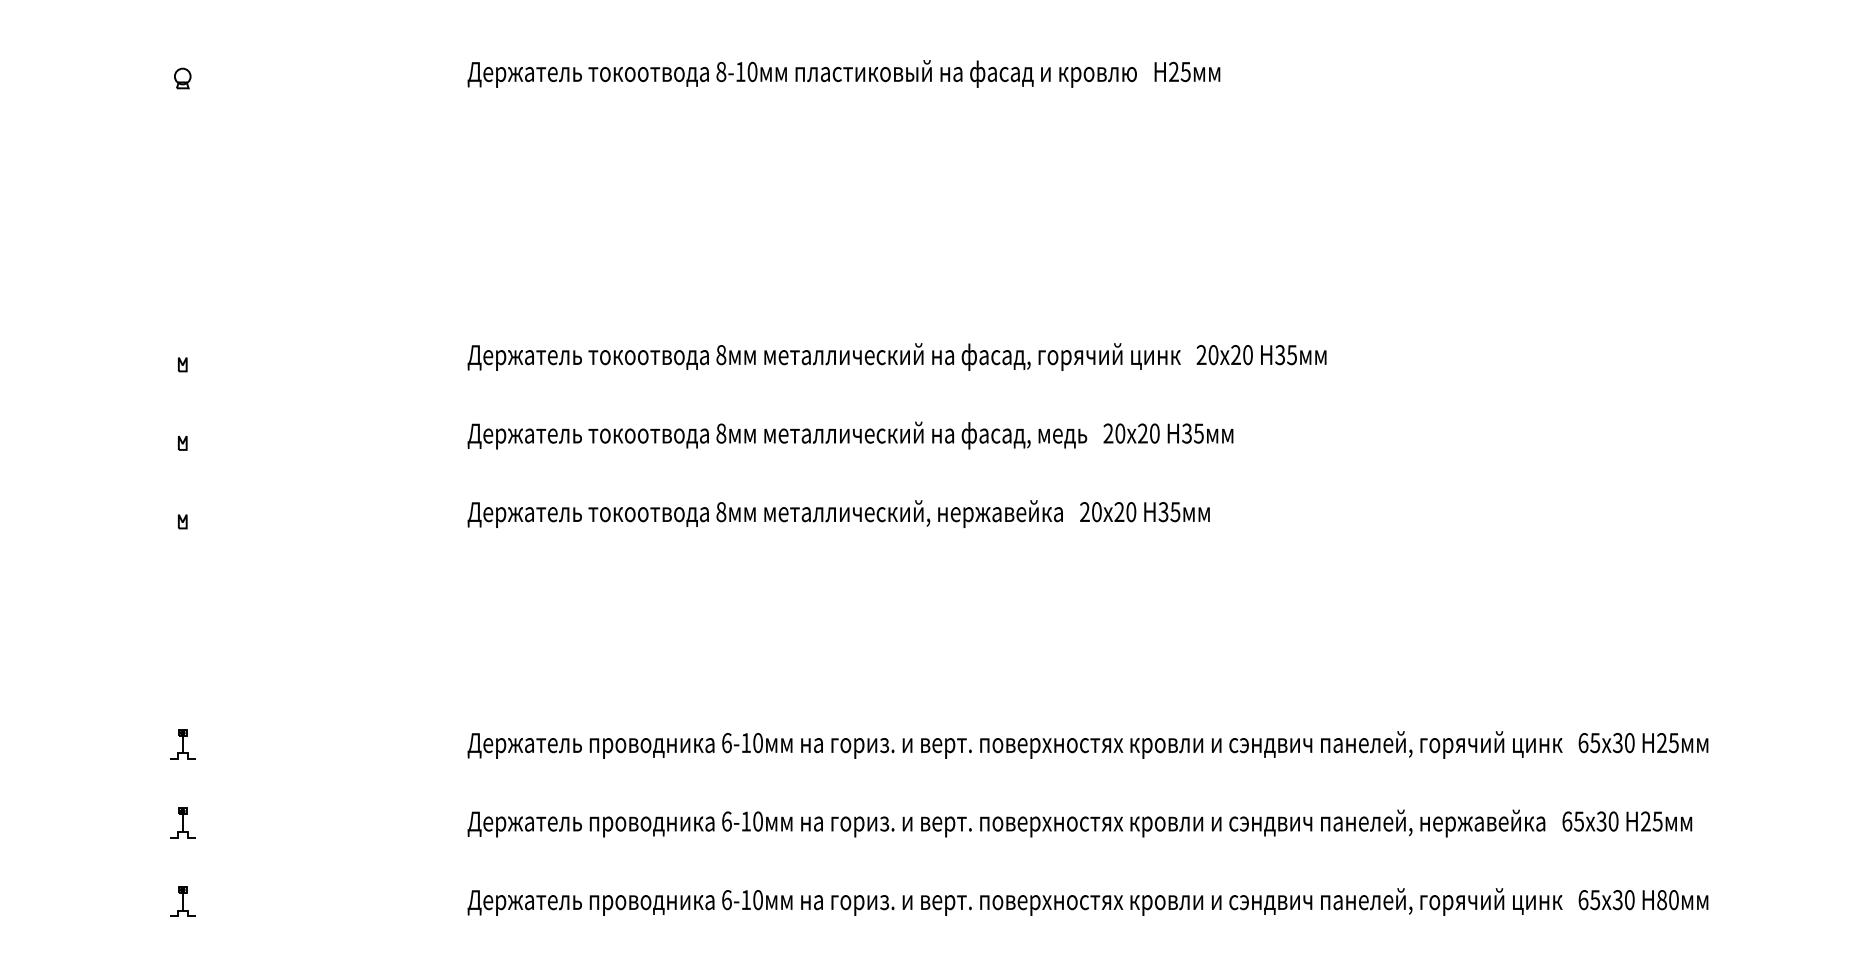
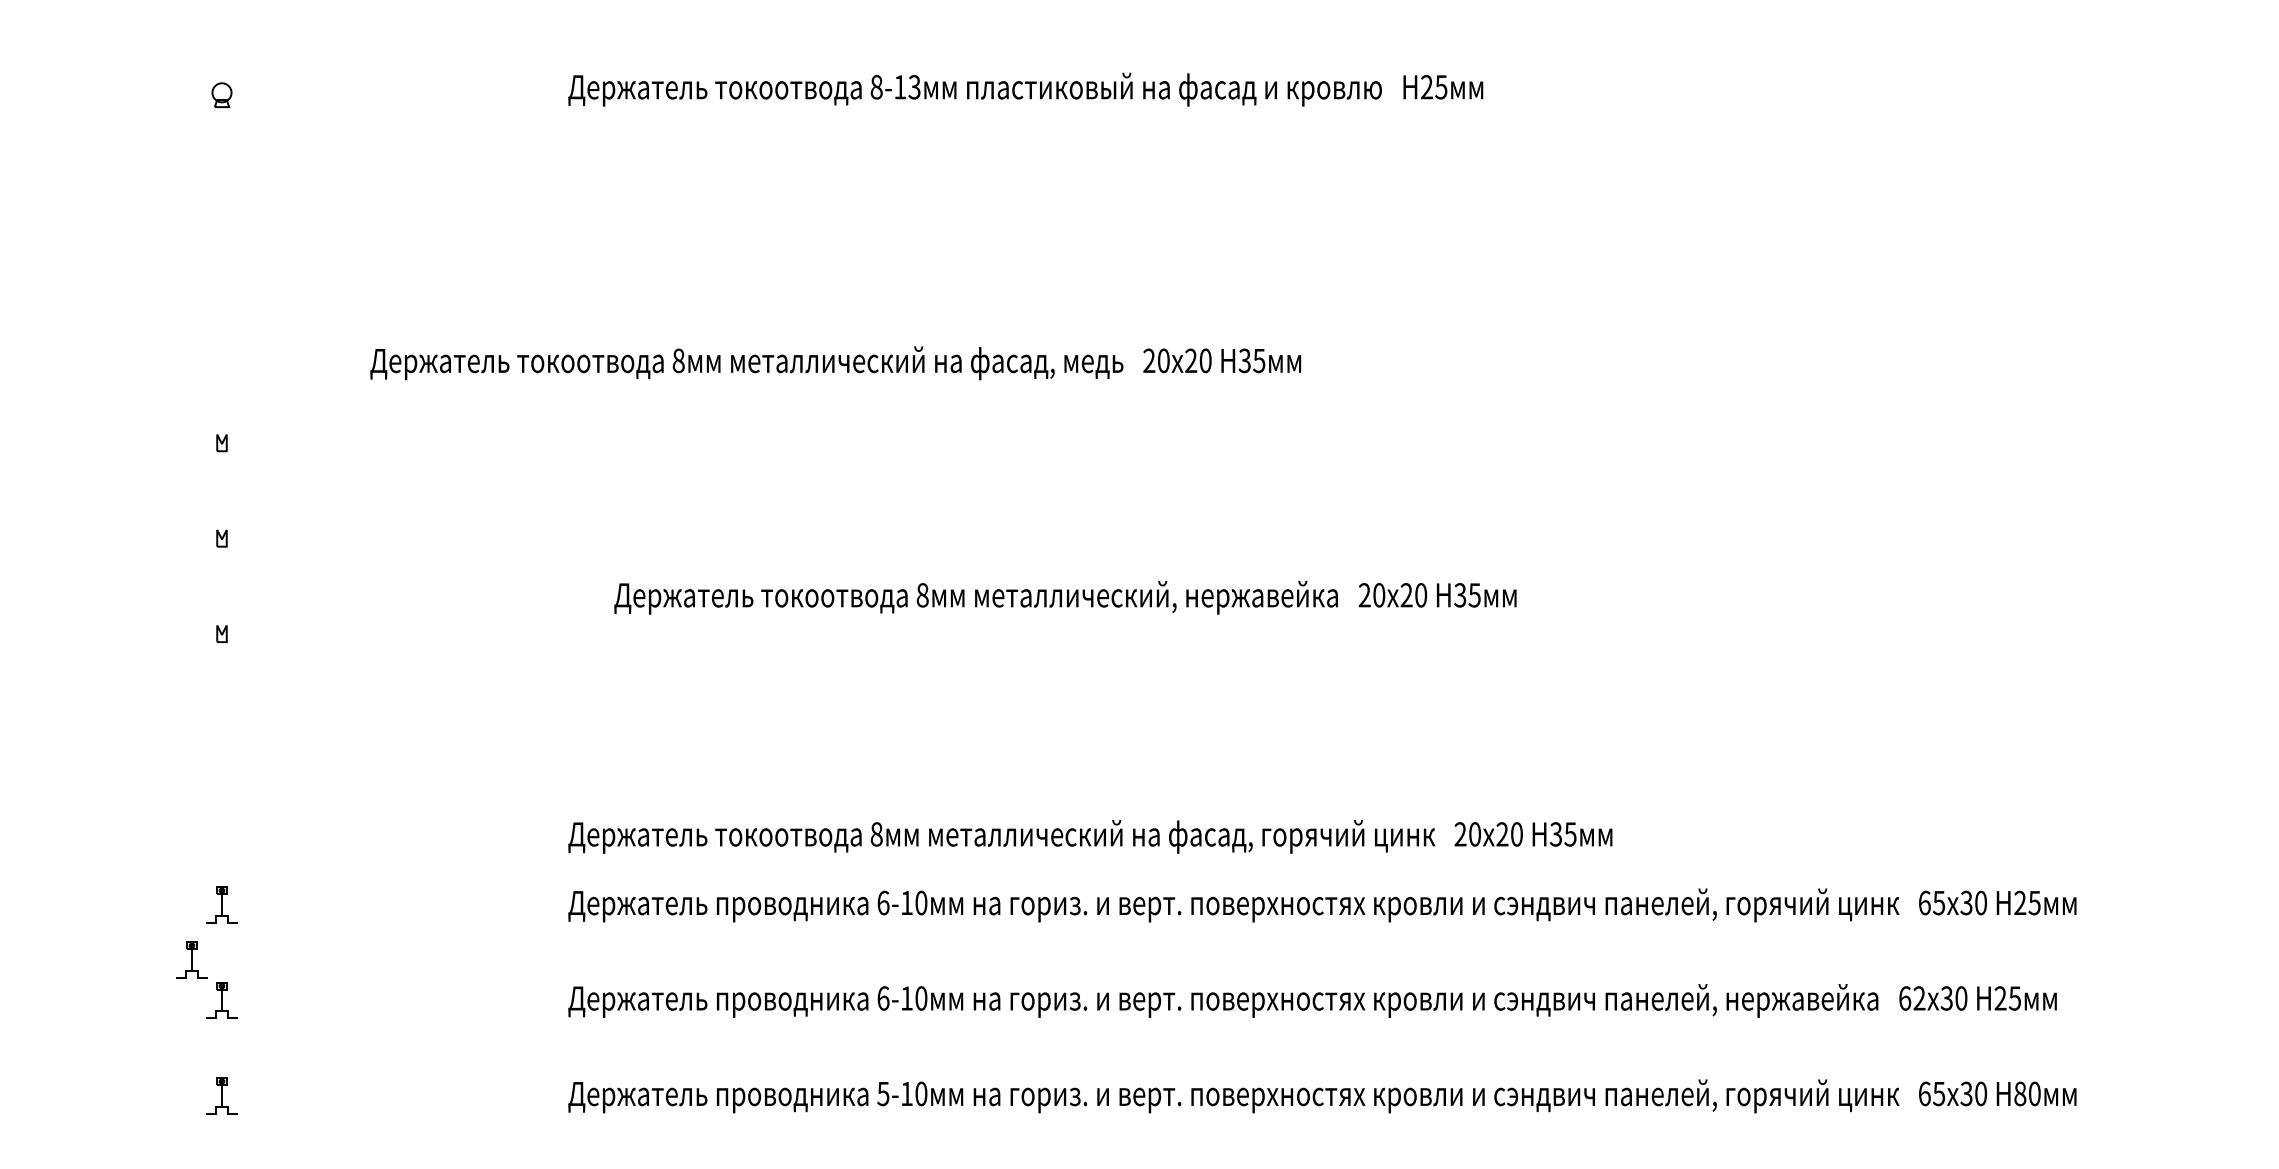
text: (752, 72) -> (914, 87), 8-10 -> 8-13
text: (897, 356) -> (1090, 836), moved
text: (850, 435) -> (835, 363), moved
text: (838, 513) -> (1065, 597), moved
part: (157, 789) -> (191, 959), added
text: (1579, 821) -> (1919, 998), 65 -> 62
text: (726, 899) -> (883, 1093), 6-10 -> 5-10

